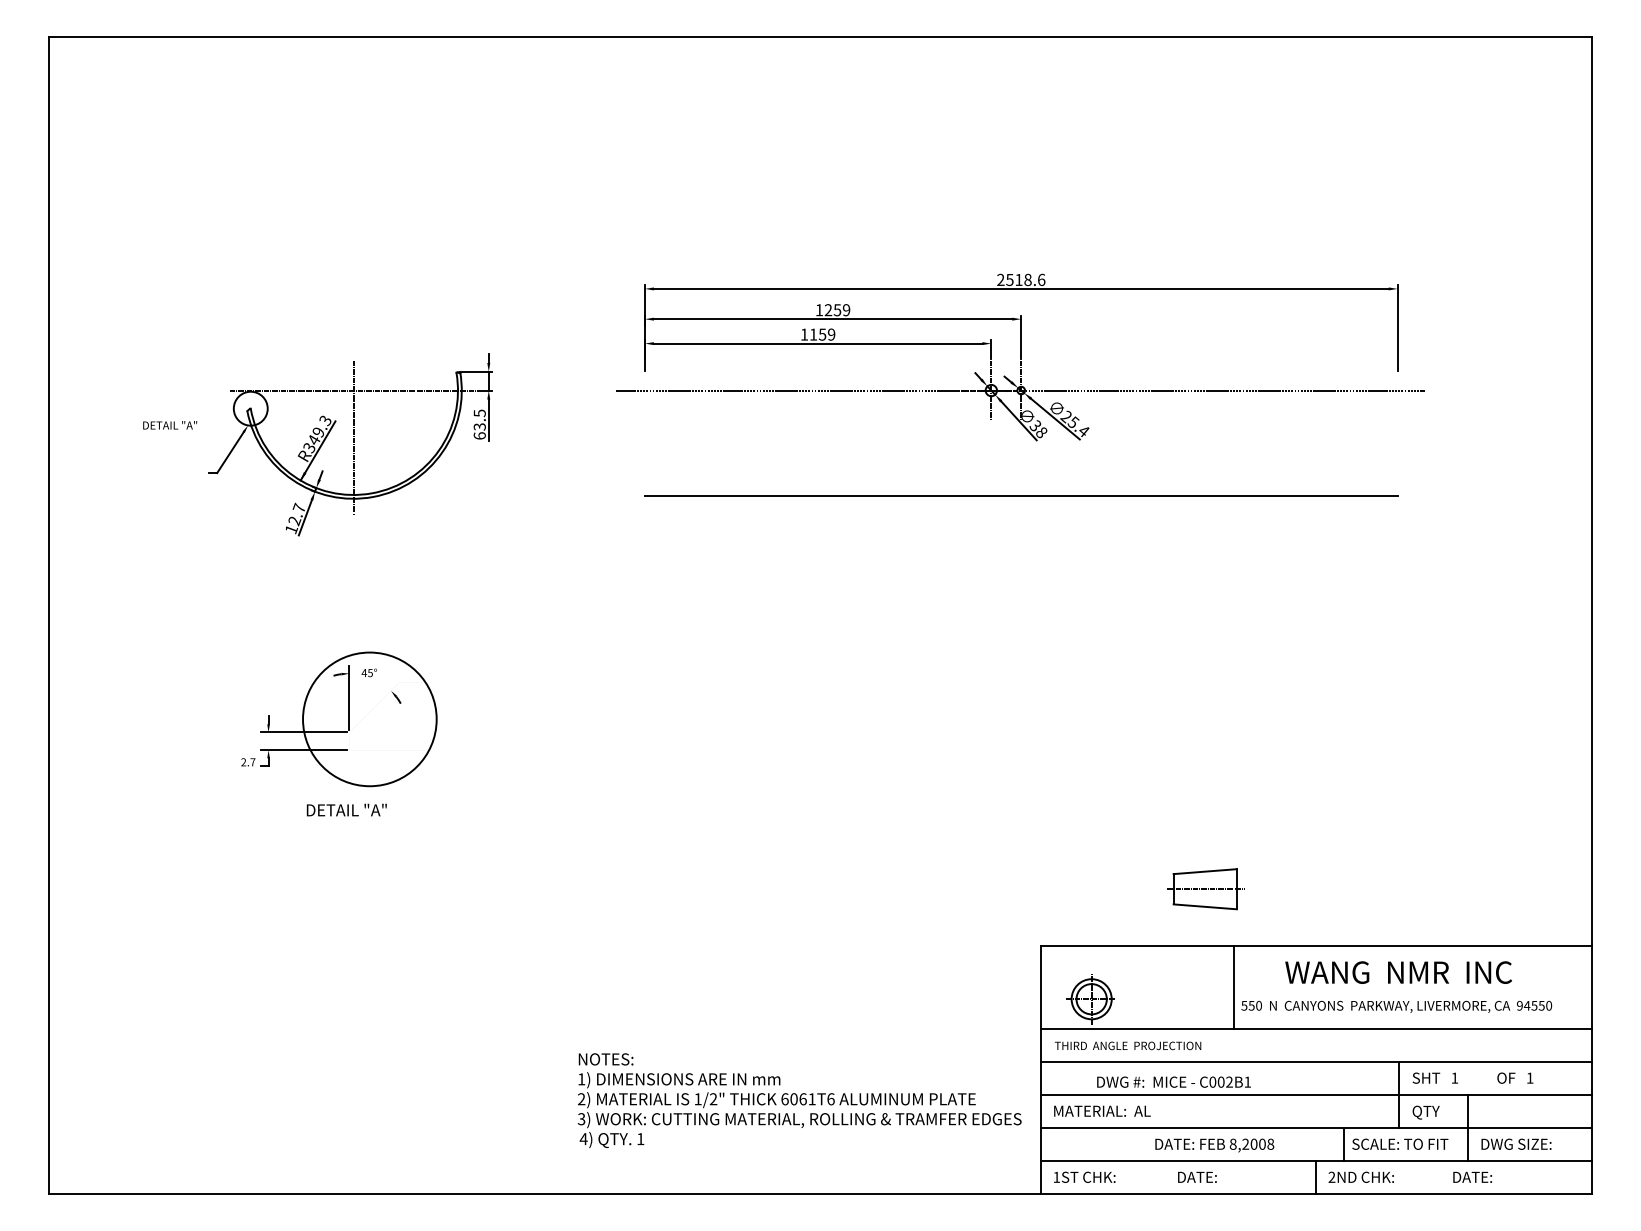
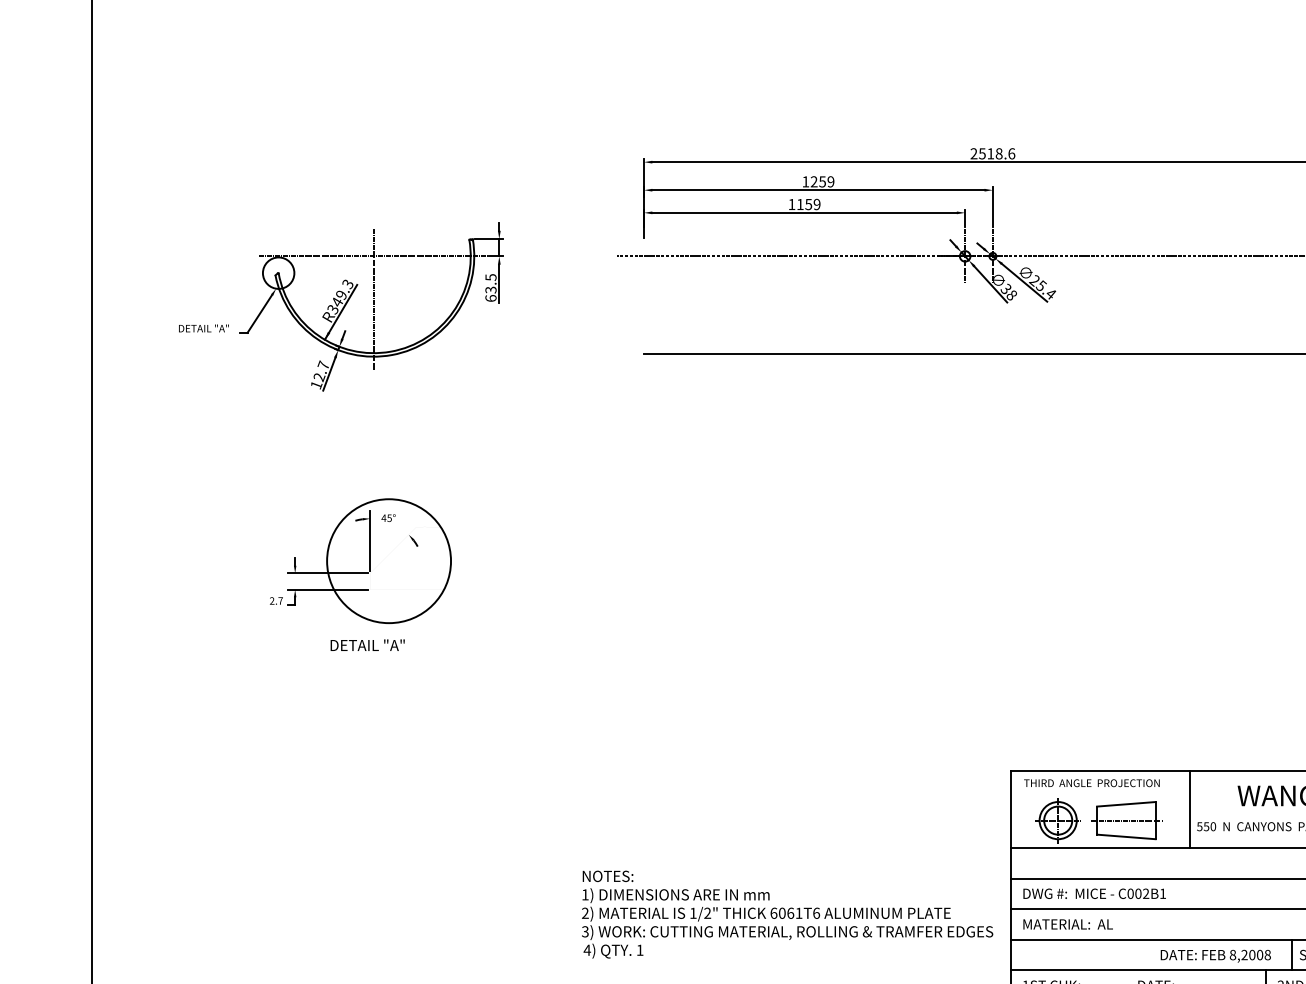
text: (170, 425) -> (204, 328), moved
part: (1205, 889) -> (1126, 820), moved
text: (1128, 1045) -> (1092, 782), moved
text: (1173, 1081) -> (1094, 893), moved
text: (1214, 1145) -> (1215, 956), moved

